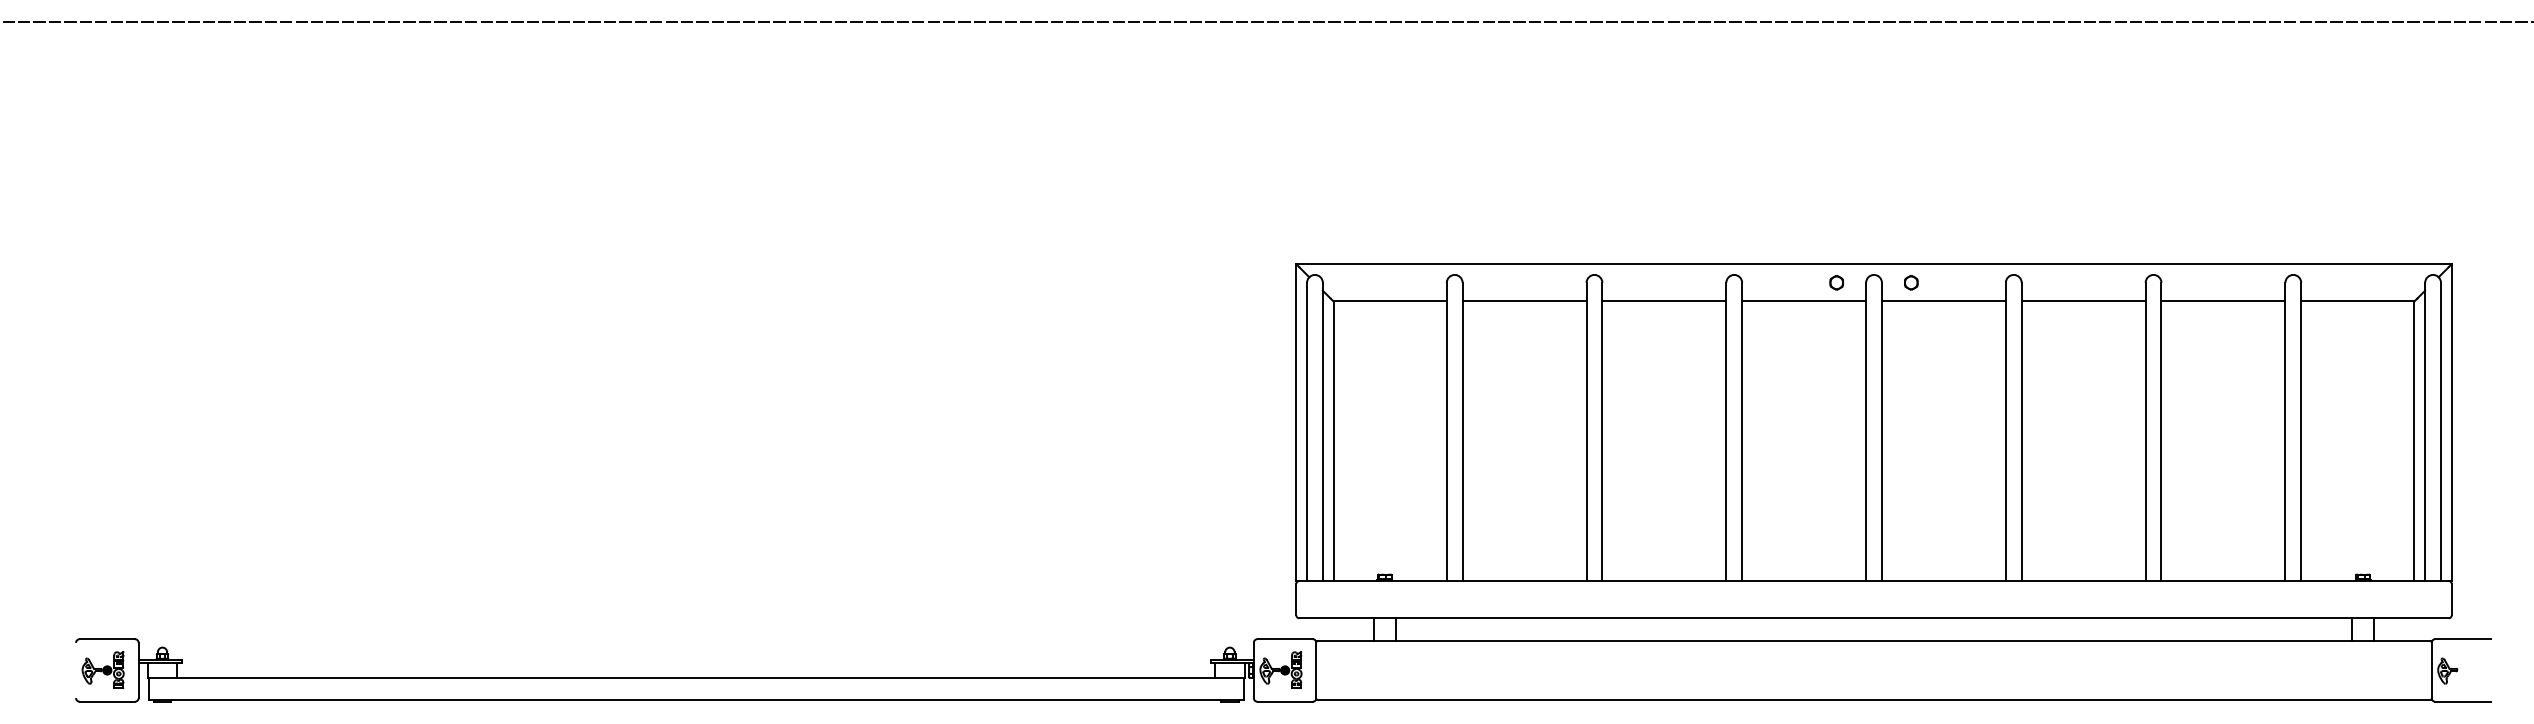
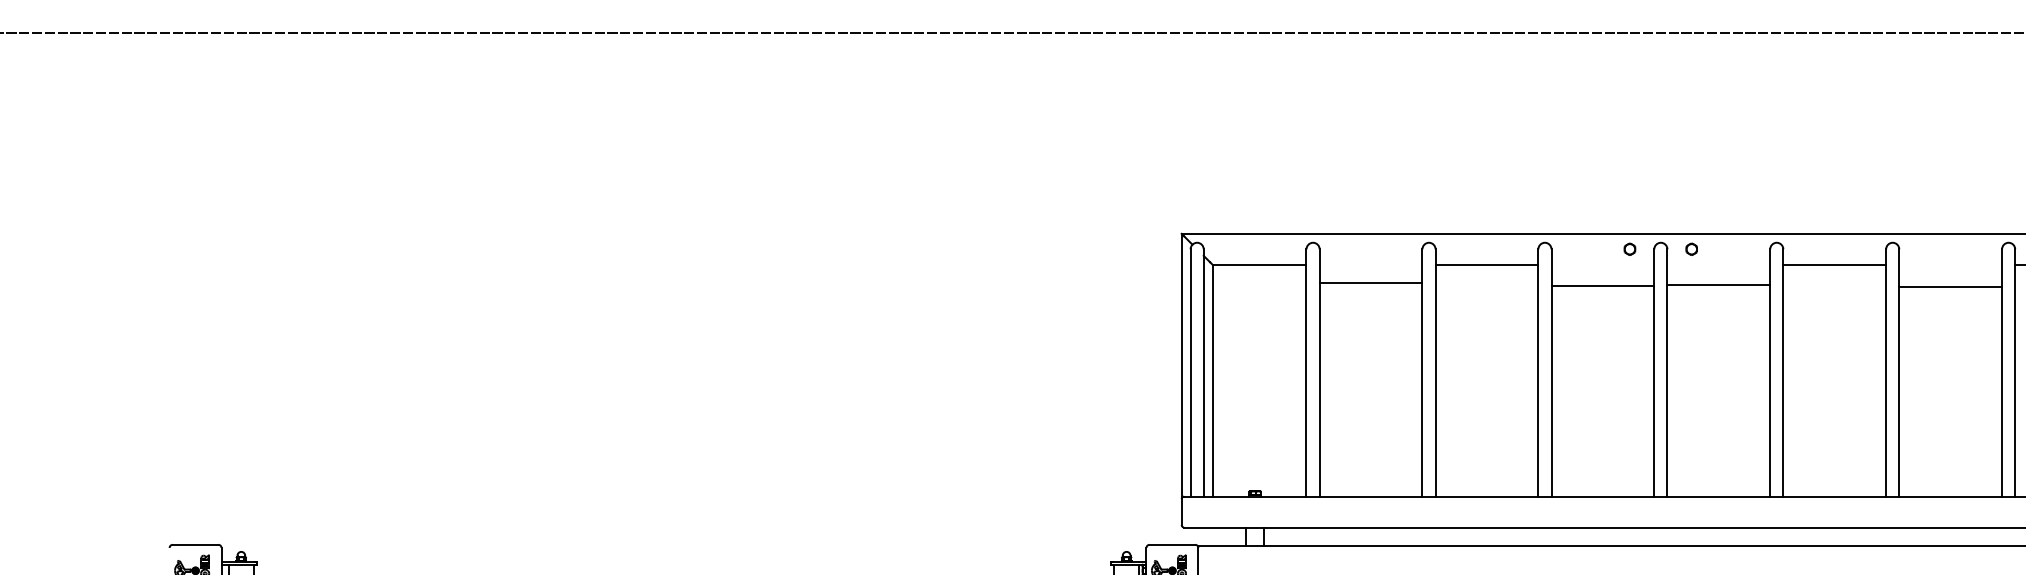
line: (1524, 301) -> (1370, 283), moved
line: (1804, 301) -> (1603, 286), moved
line: (1943, 301) -> (1718, 284), moved
line: (2223, 301) -> (1950, 287), moved

